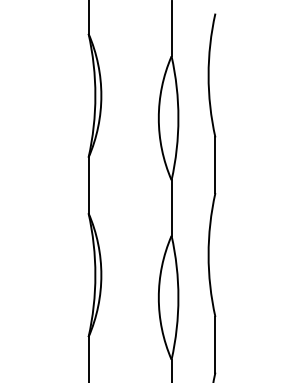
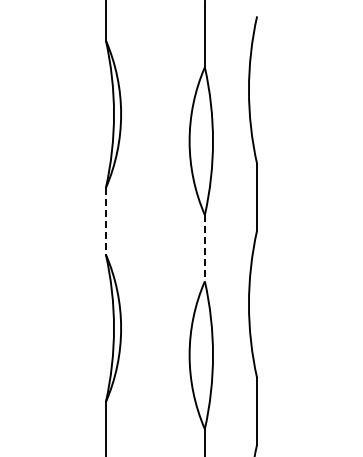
line: (88, 185) -> (105, 221), solid -> dashed
line: (171, 208) -> (204, 248), solid -> dashed

